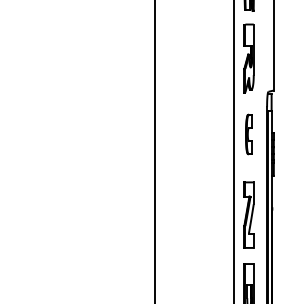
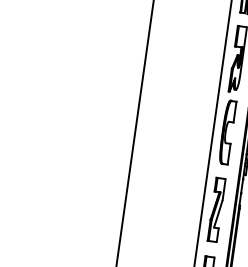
part: (248, 134) -> (227, 132), size x1.67

